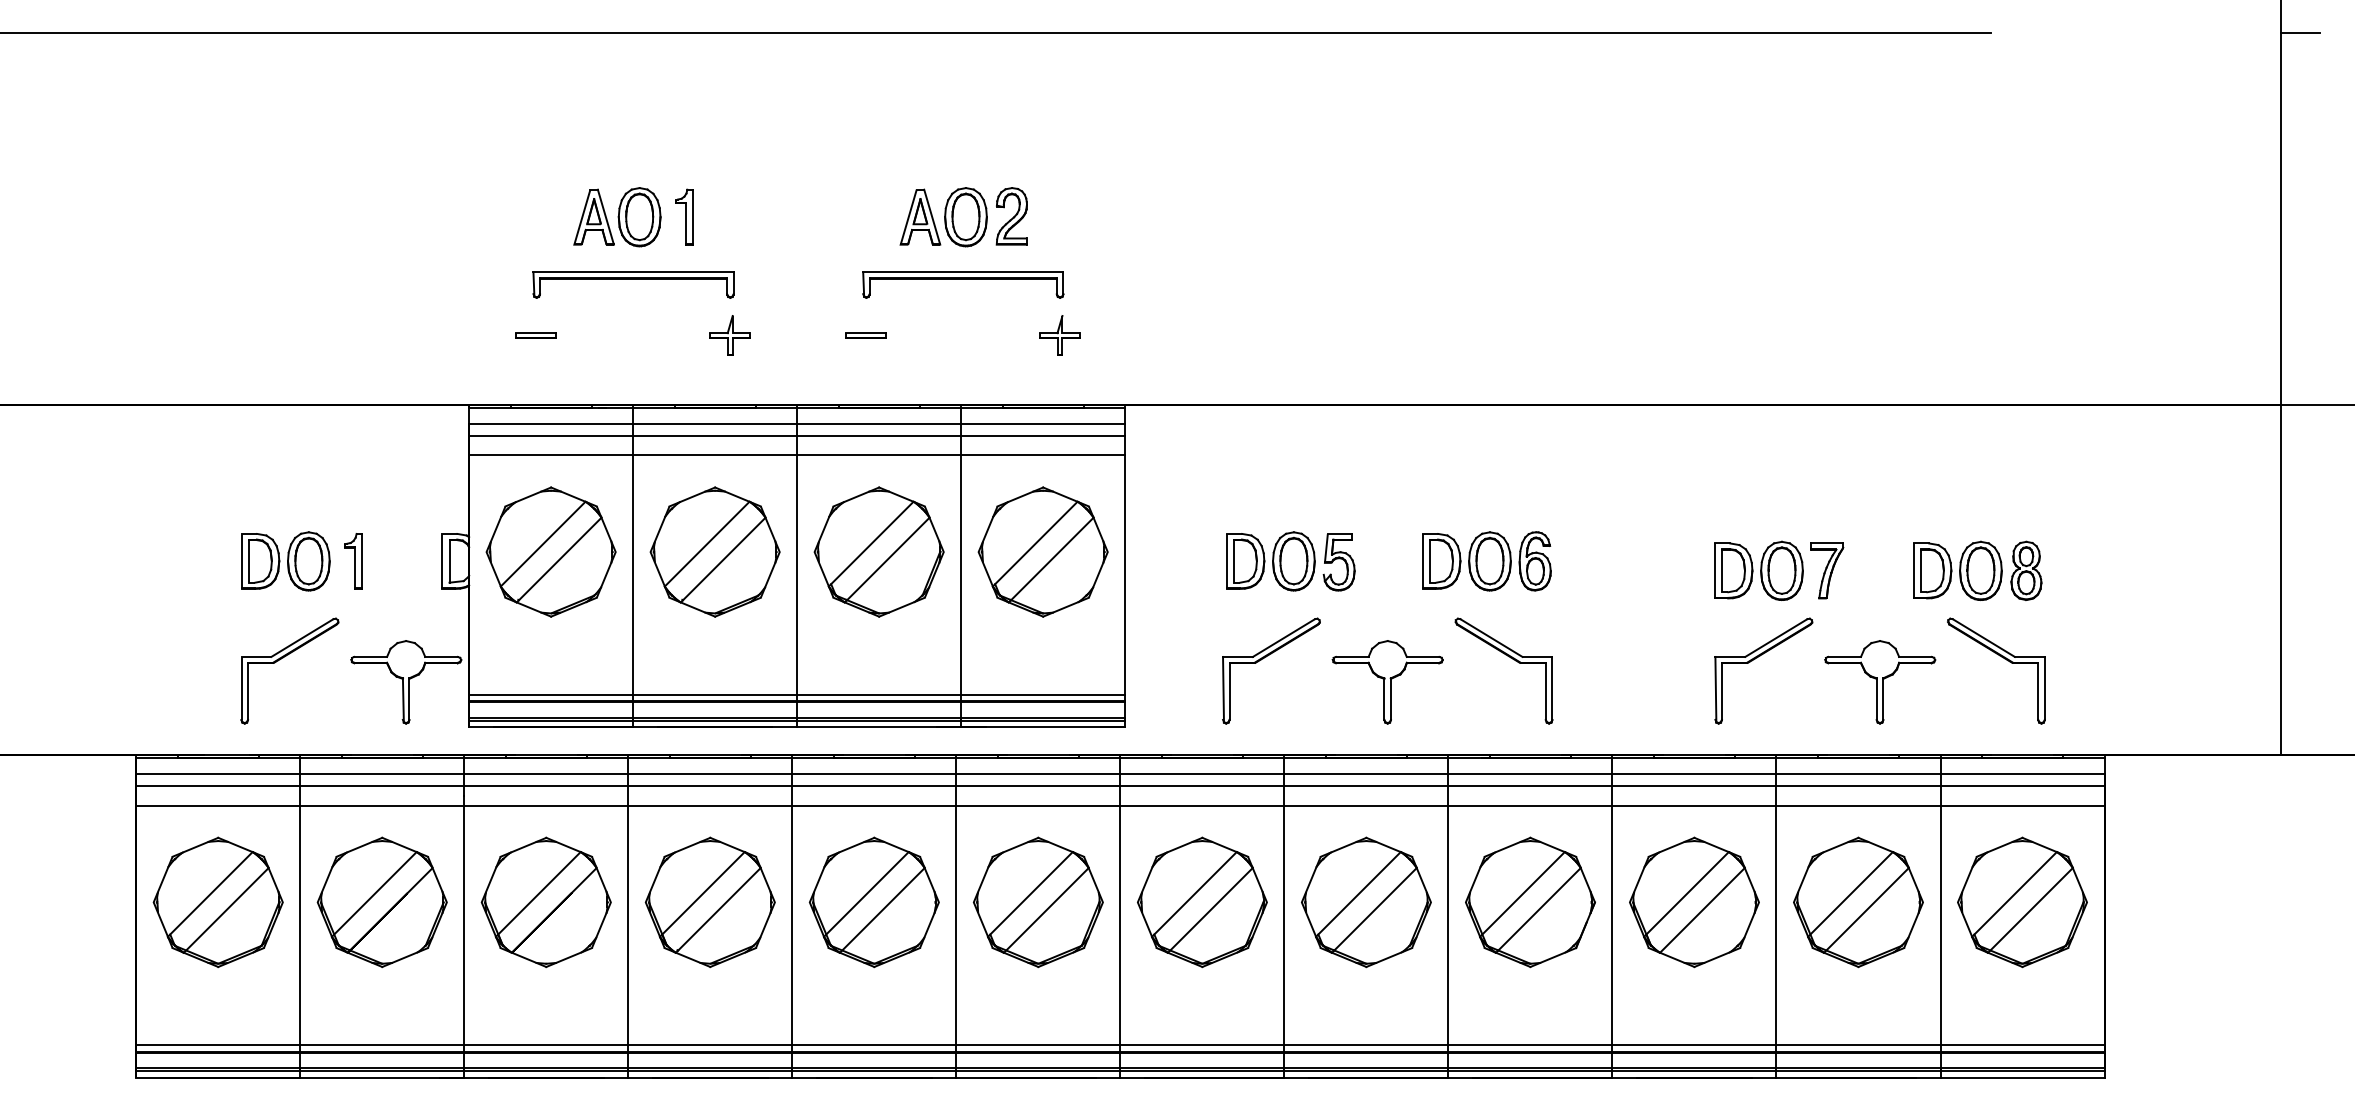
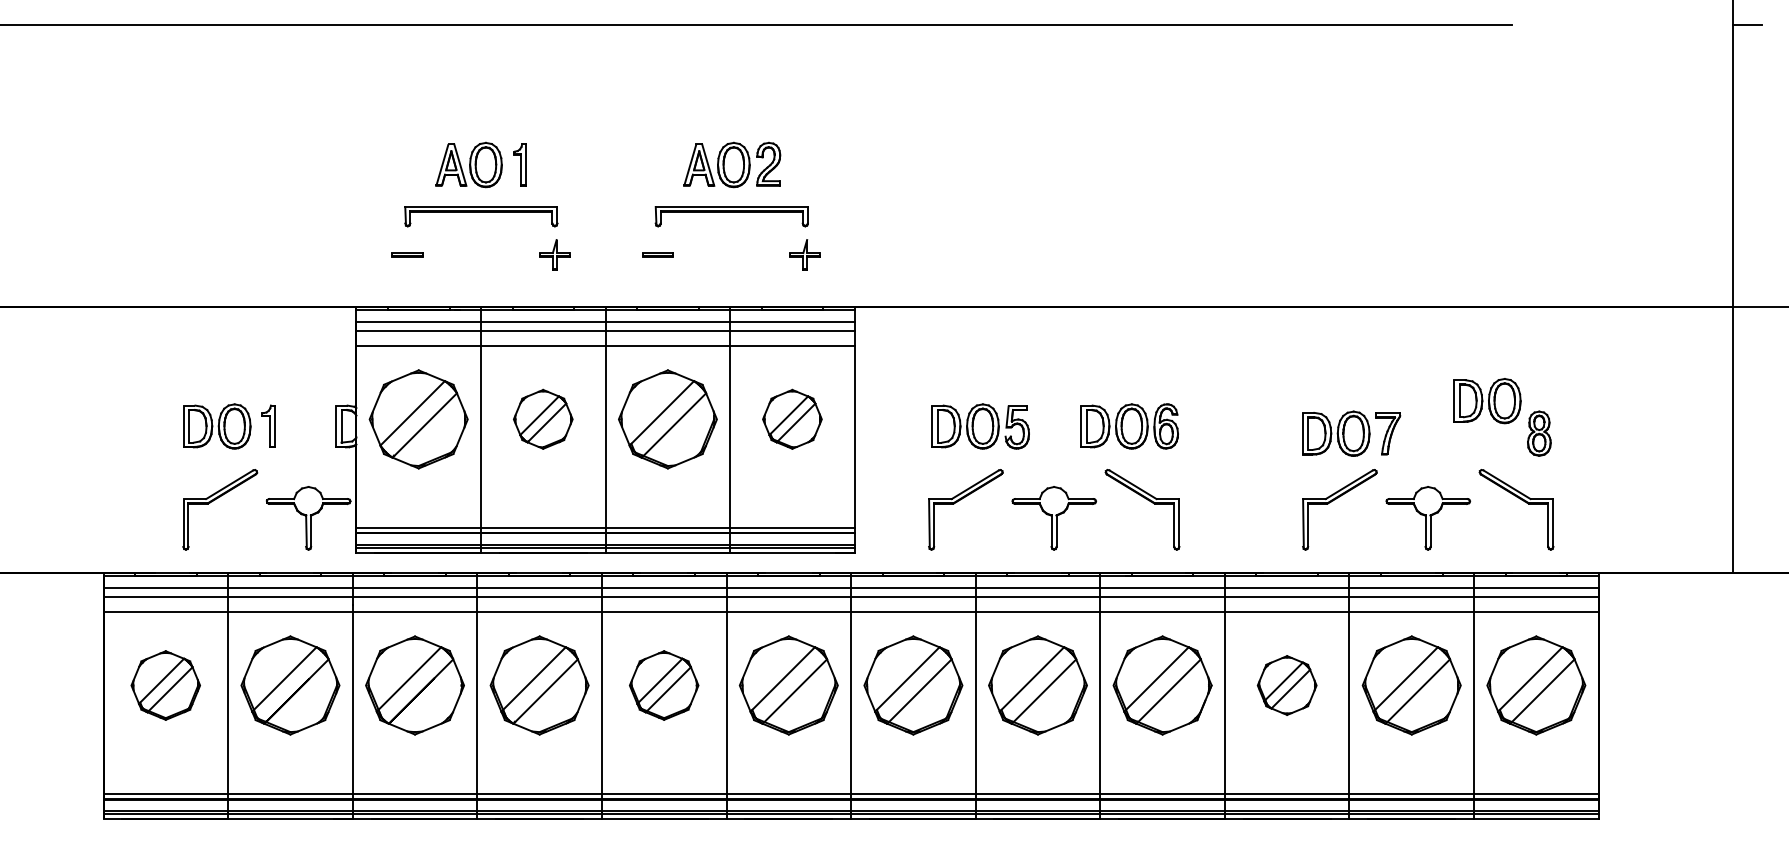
part: (714, 551) -> (542, 418), size x0.6
part: (1042, 551) -> (791, 418), size x0.6
part: (1957, 570) -> (1486, 400), moved
part: (217, 902) -> (165, 685), size x0.7
part: (873, 902) -> (663, 685), size x0.7
part: (1694, 902) -> (1287, 685), size x0.6

